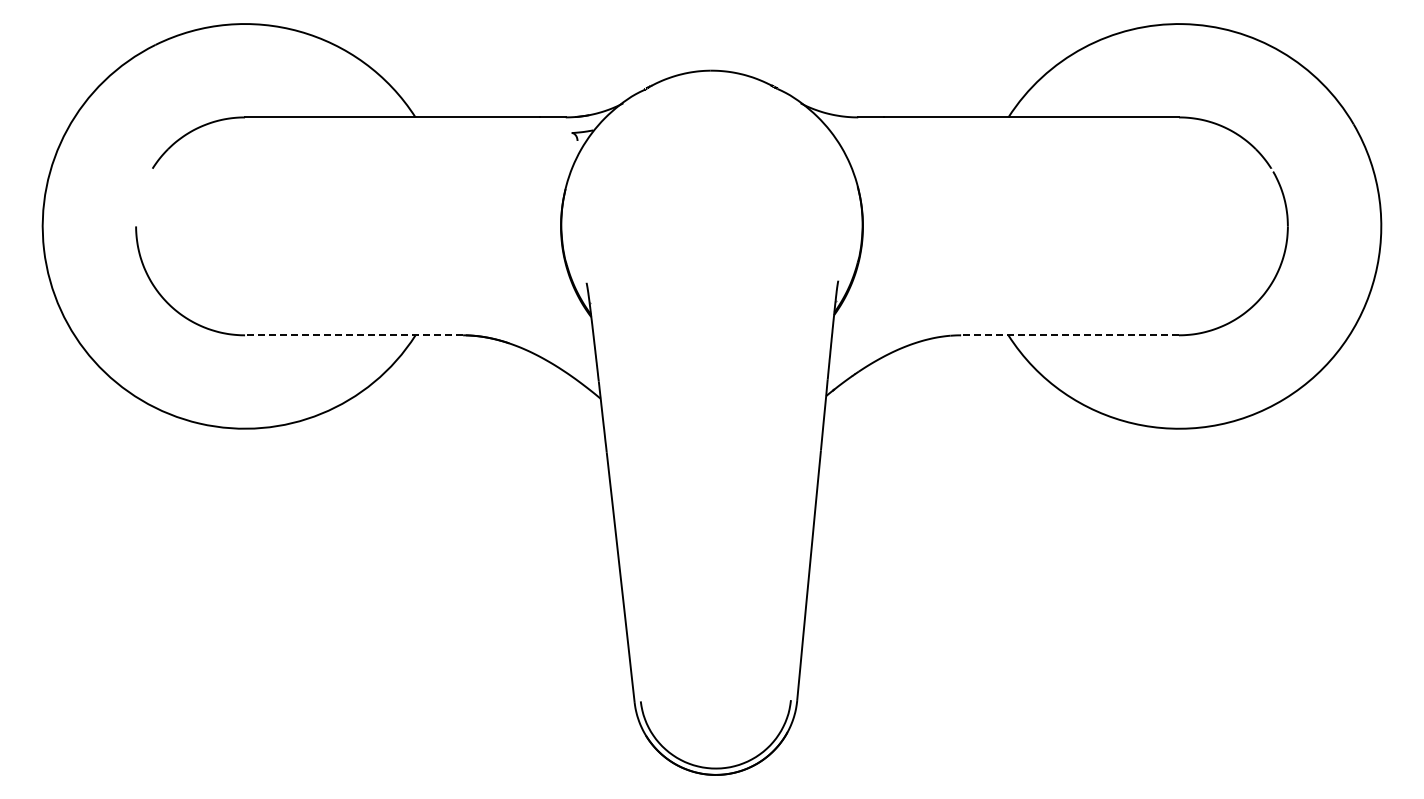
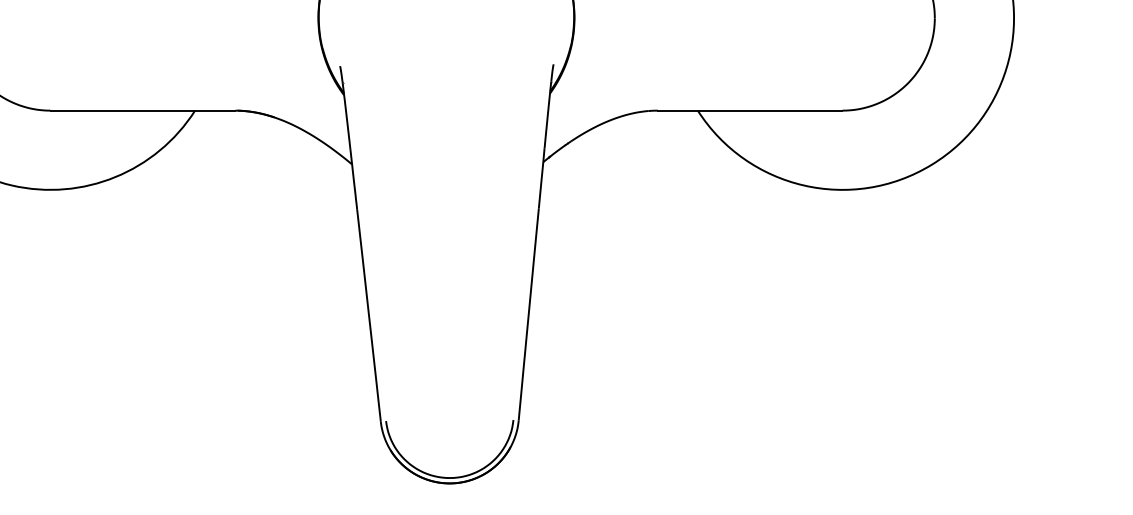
line: (353, 335) -> (142, 110), dashed -> solid
line: (1069, 335) -> (749, 110), dashed -> solid

